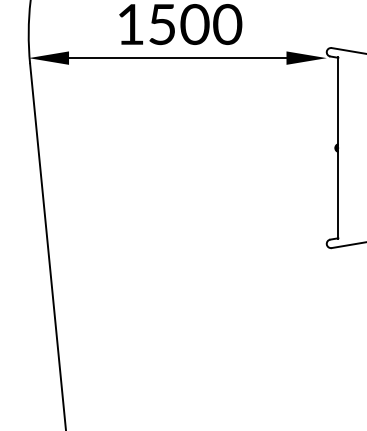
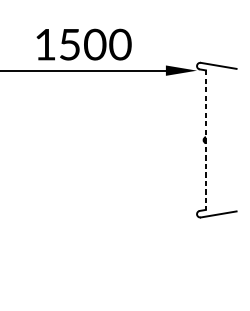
line: (338, 148) -> (206, 140), solid -> dashed

